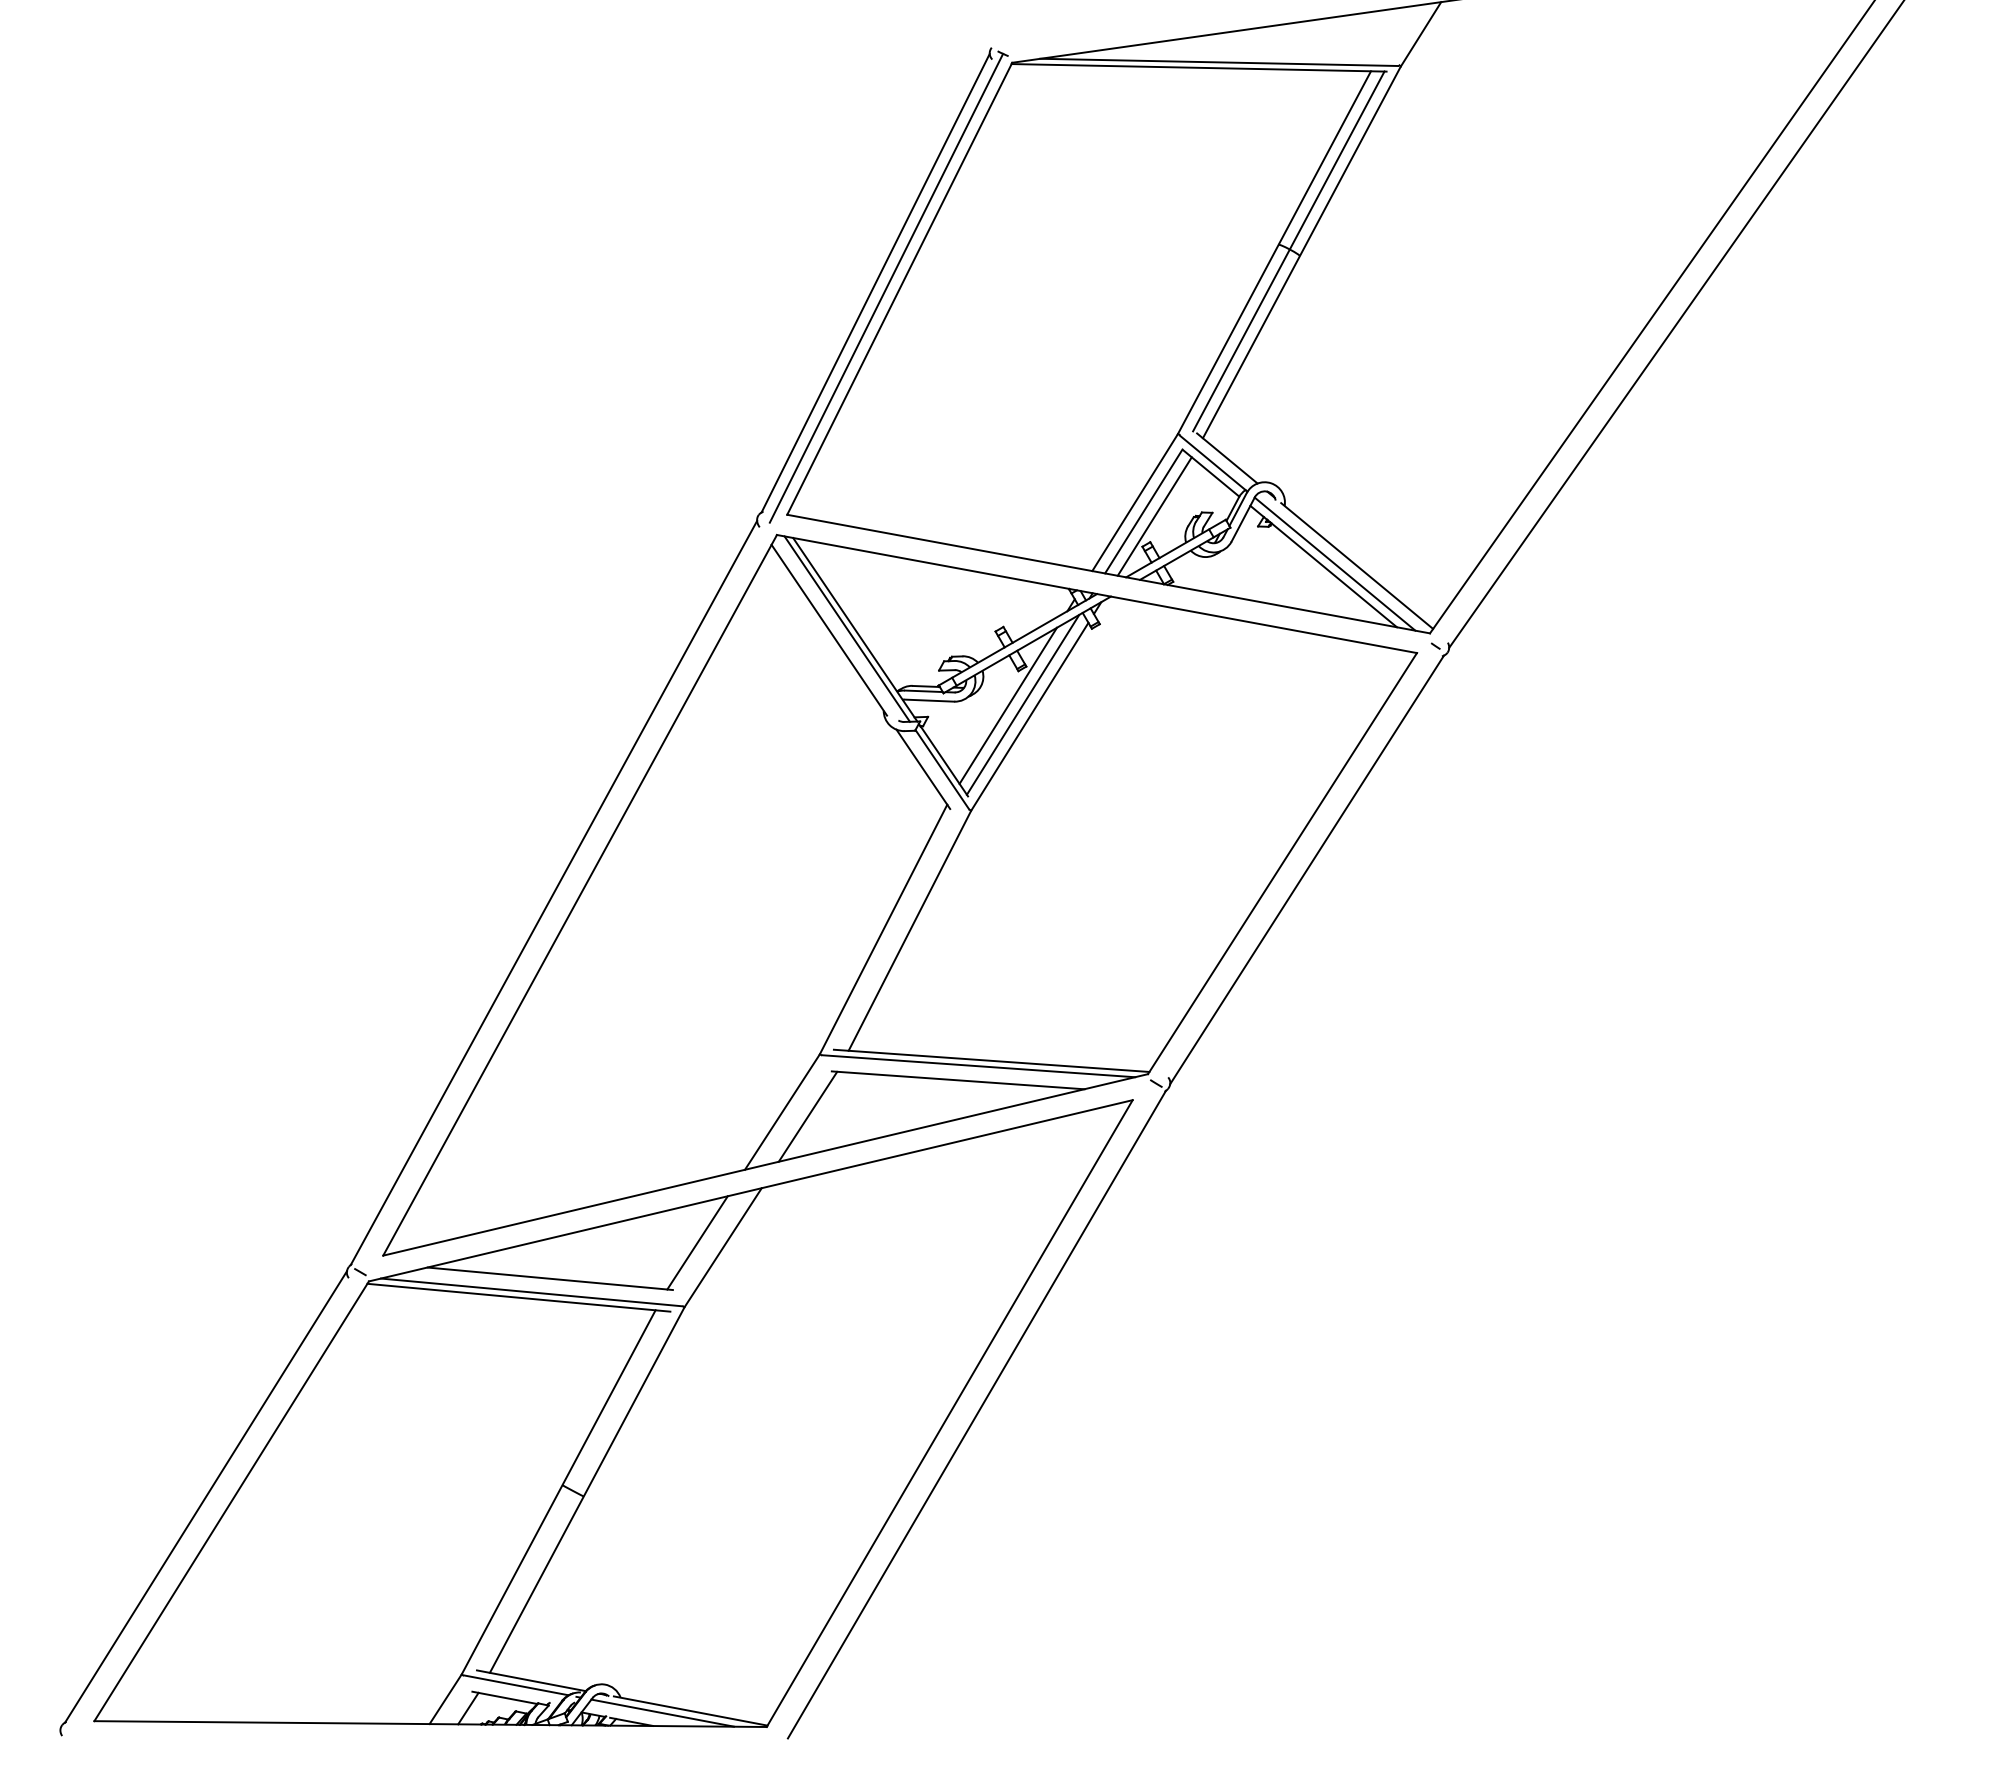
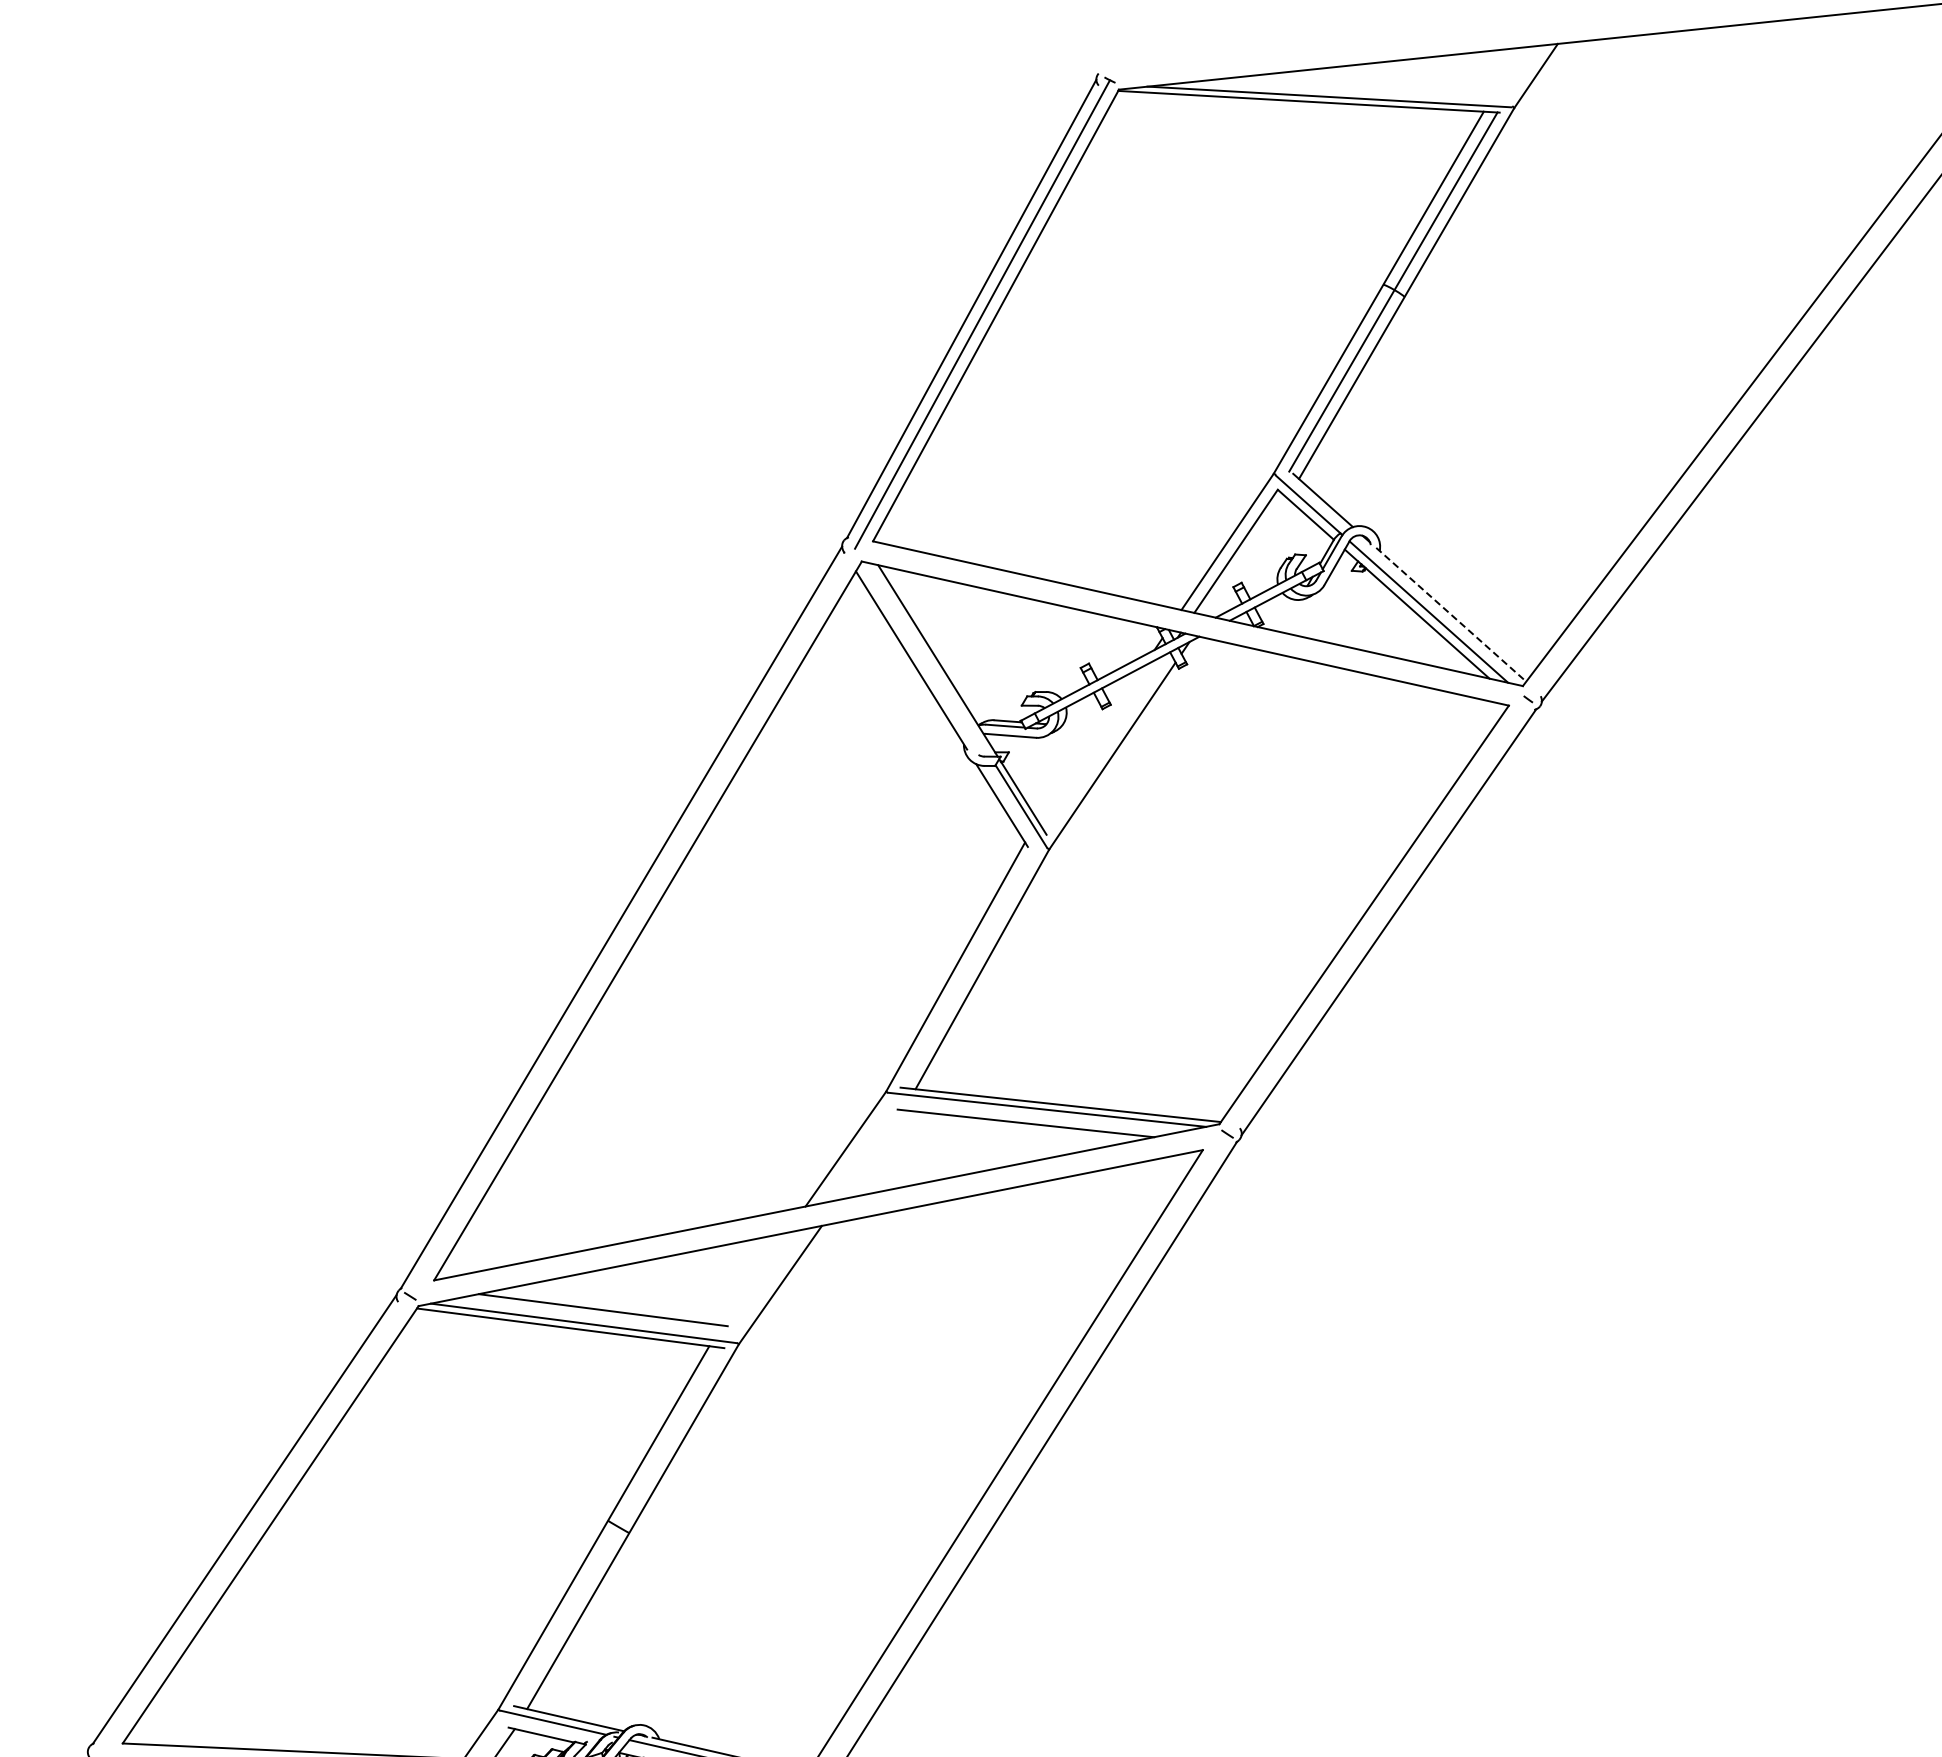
line: (1154, 516) -> (1246, 556), removed
line: (1357, 566) -> (1451, 615), solid -> dashed
line: (846, 628) -> (929, 659), removed
line: (1022, 704) -> (1105, 743), removed
line: (1007, 705) -> (1090, 743), removed
line: (807, 1116) -> (871, 1154), removed
line: (697, 1242) -> (754, 1278), removed

